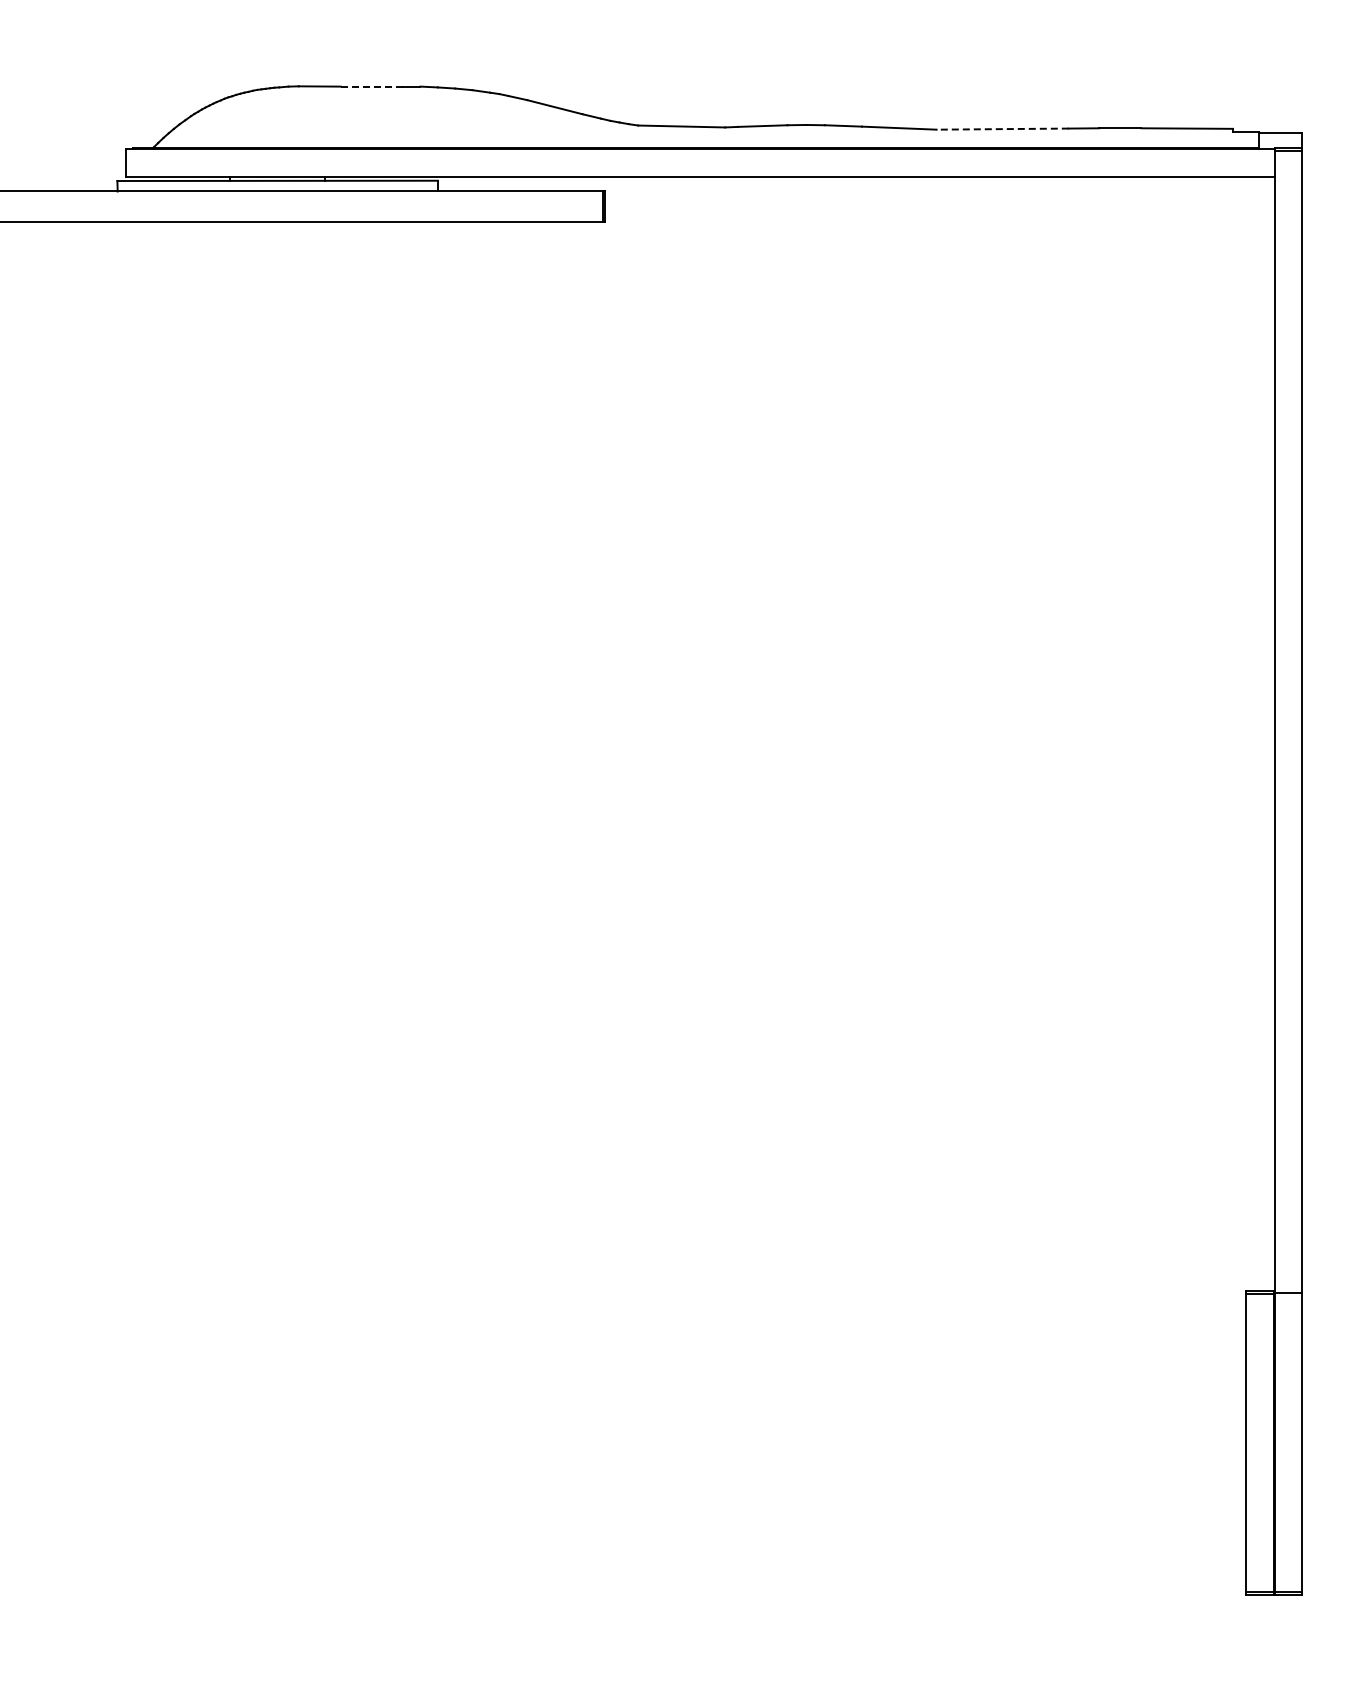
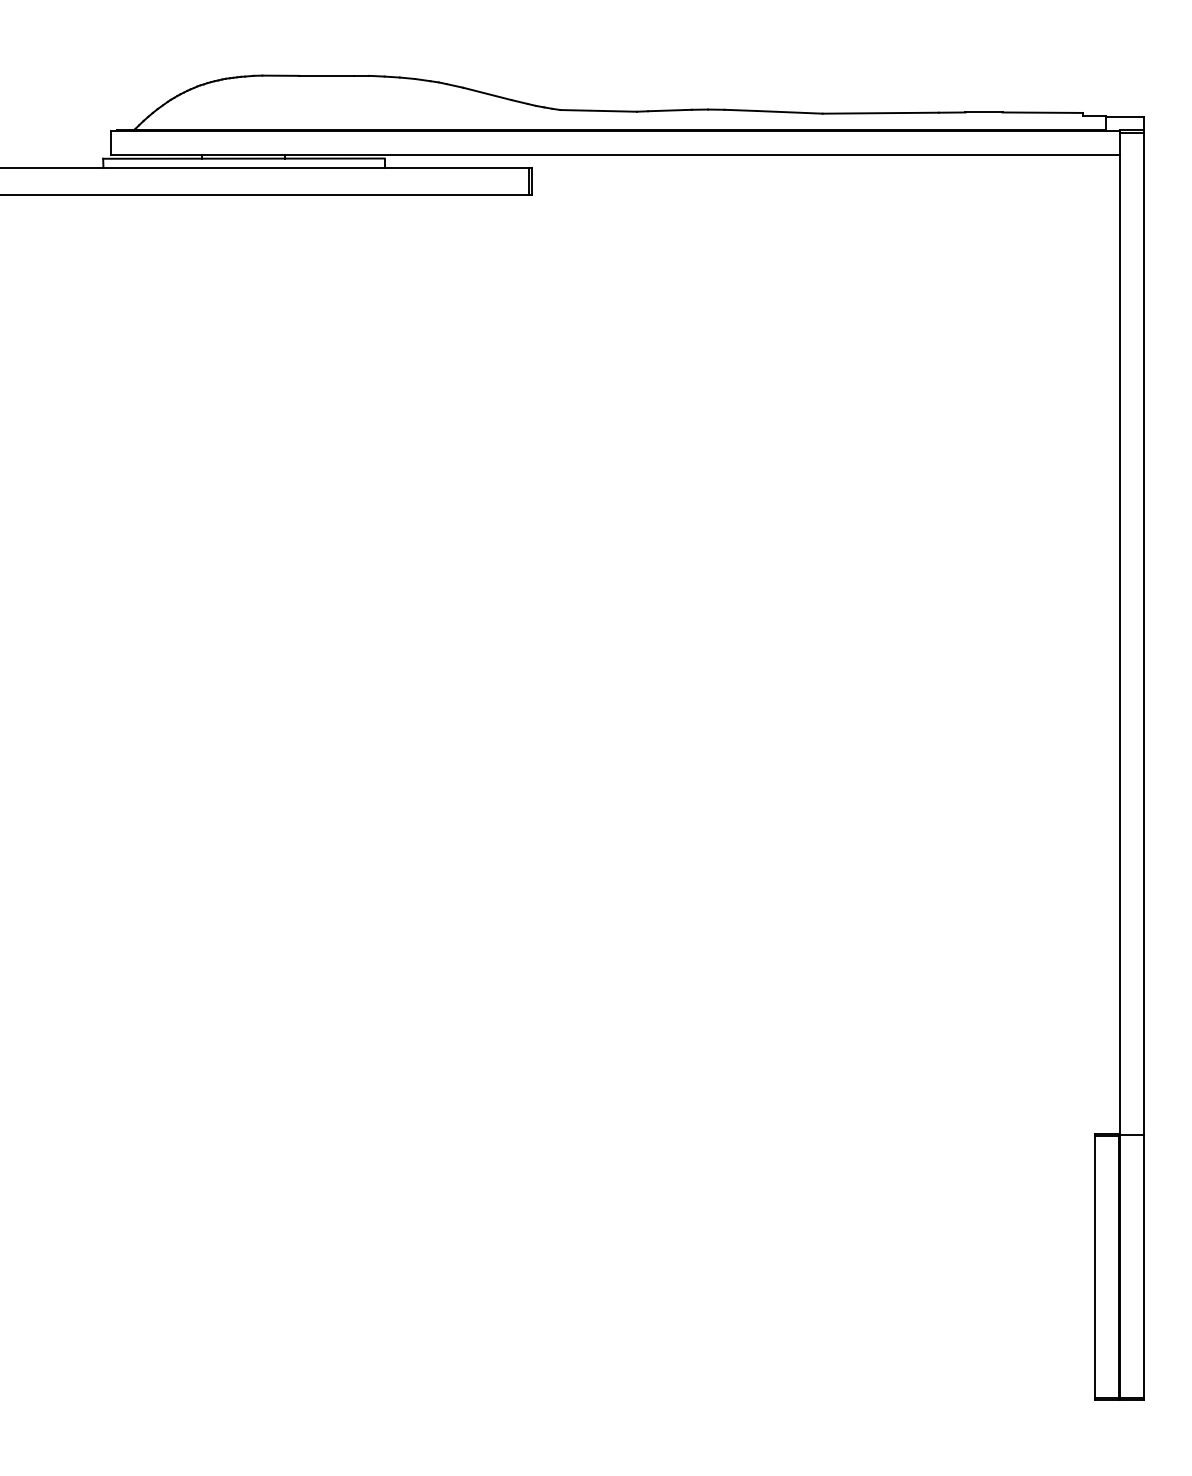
line: (371, 86) -> (326, 75), dashed -> solid
line: (1002, 129) -> (880, 113), dashed -> solid

